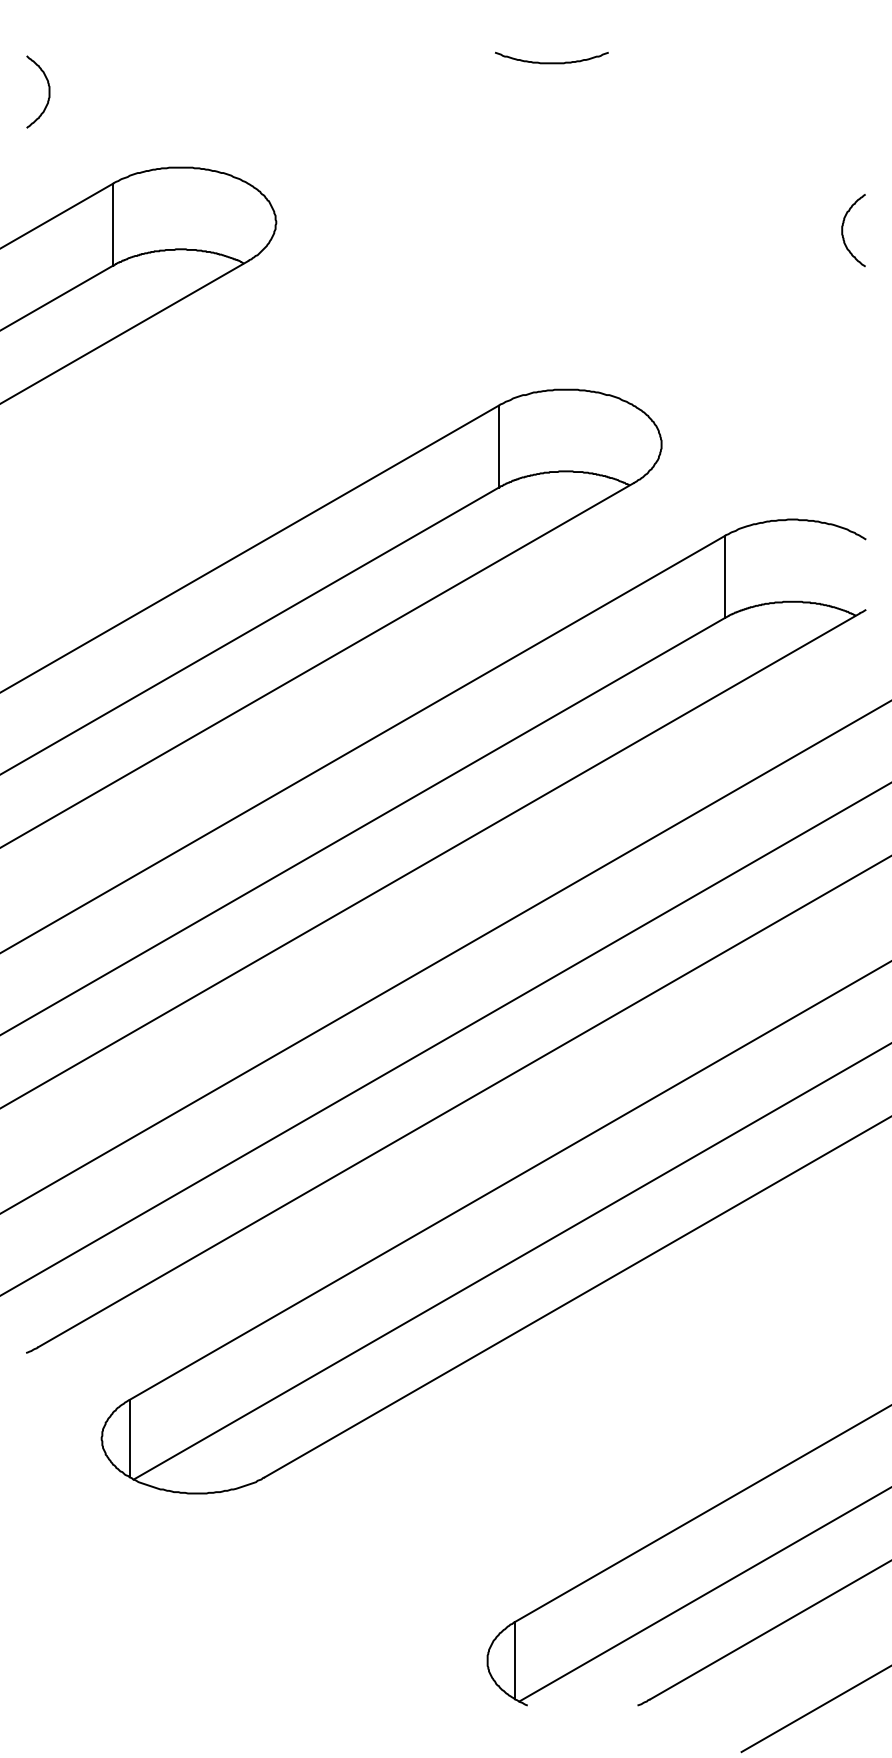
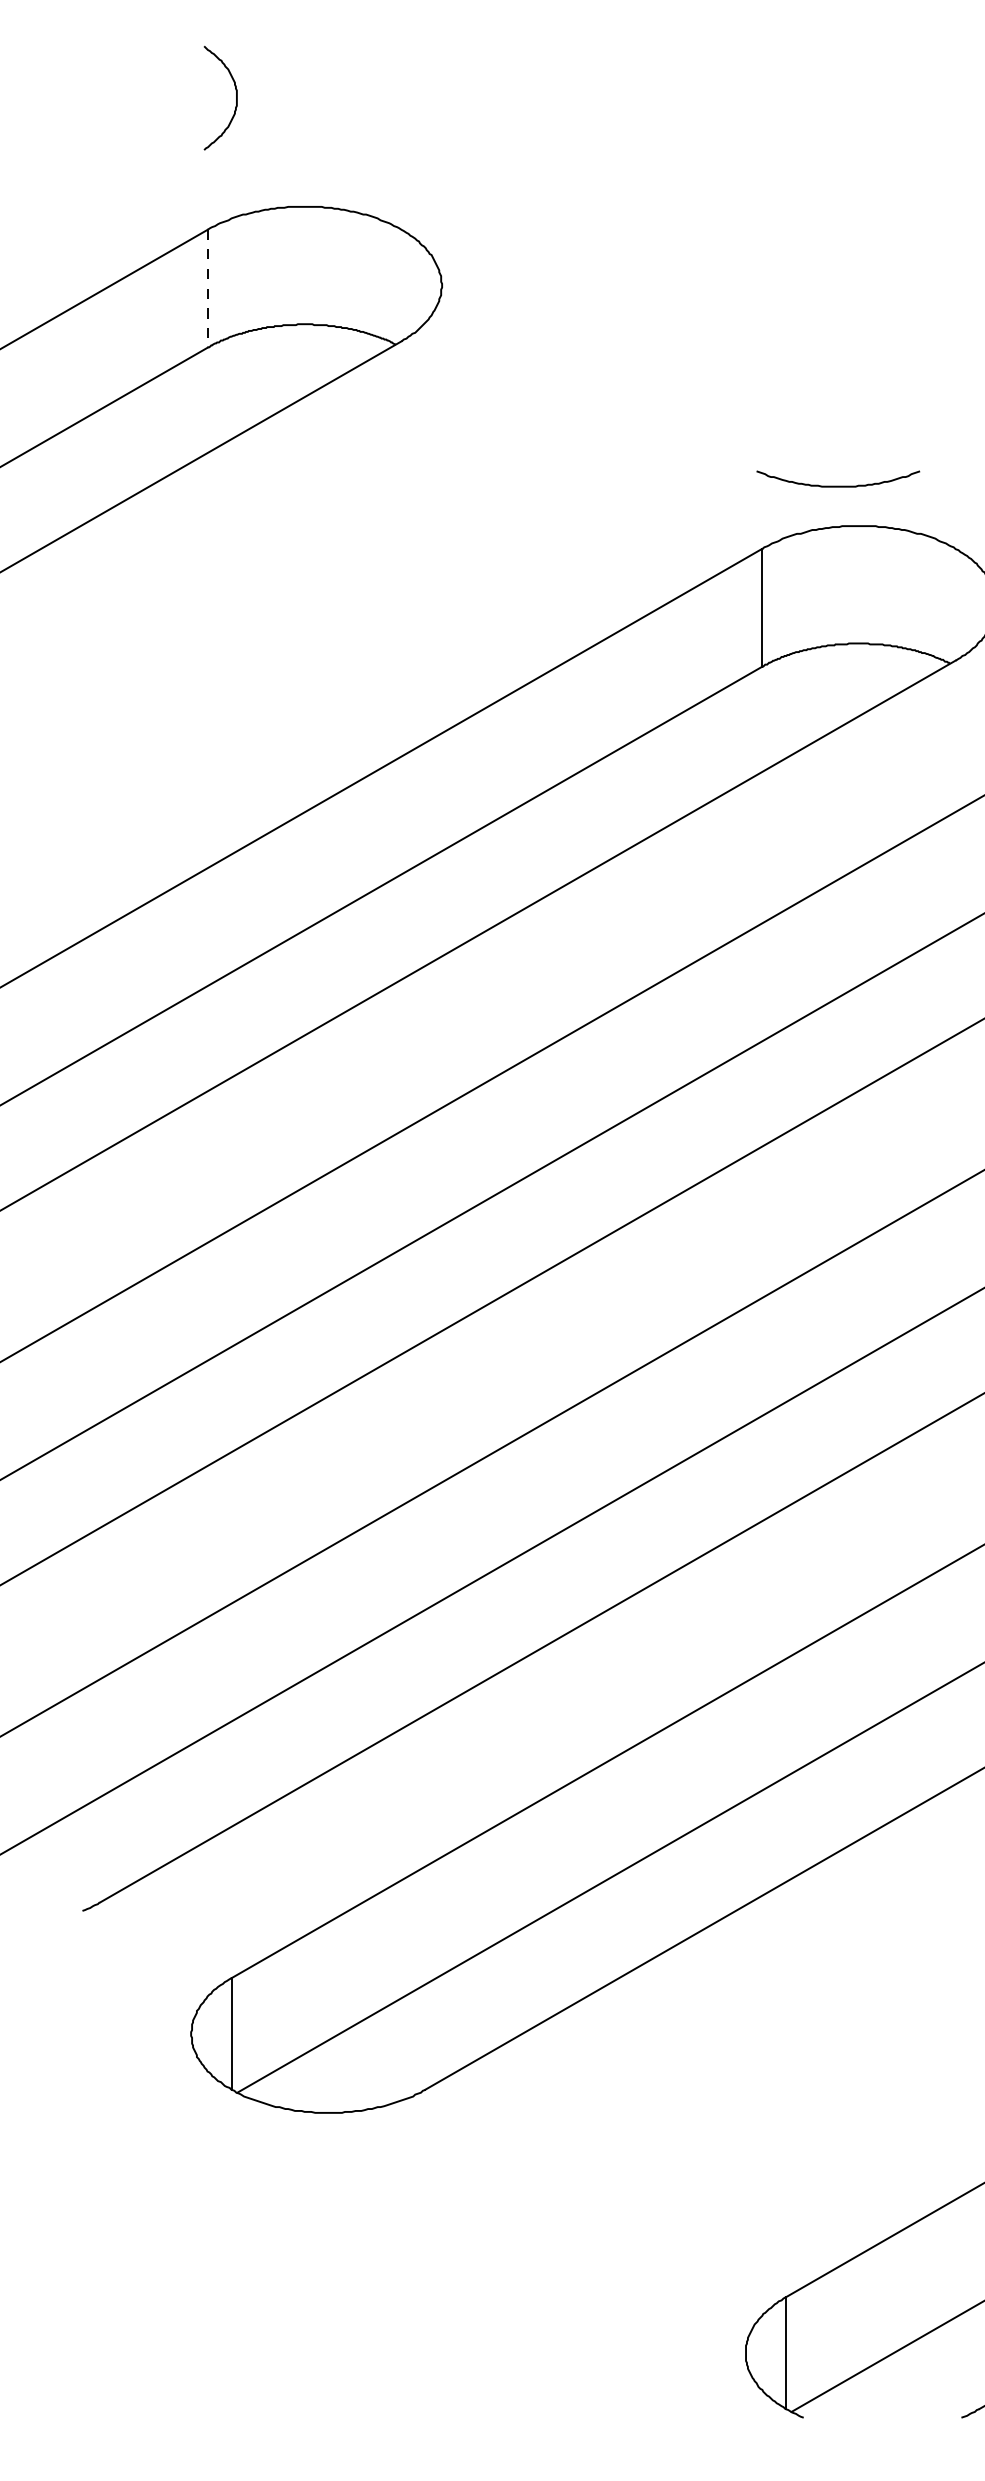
curve: (551, 62) -> (837, 485), moved
curve: (48, 91) -> (235, 97), moved
line: (113, 225) -> (208, 290), solid -> dashed

